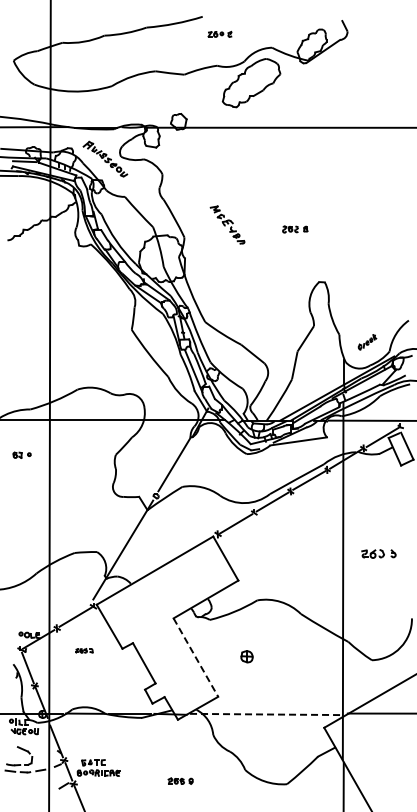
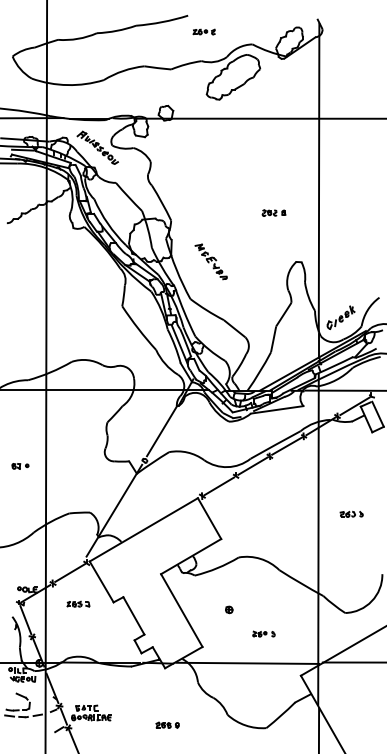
line: (343, 191) -> (318, 177), added
part: (227, 224) -> (211, 261), moved
part: (367, 342) -> (341, 318), size x1.67
part: (21, 454) -> (19, 465), moved
part: (378, 553) -> (351, 513), size x0.71
part: (84, 650) -> (78, 603), size x1.43
part: (246, 656) -> (228, 609), size x0.62
line: (196, 658) -> (182, 611), dashed -> solid
part: (283, 682) -> (263, 633), added
line: (266, 714) -> (247, 663), dashed -> solid

